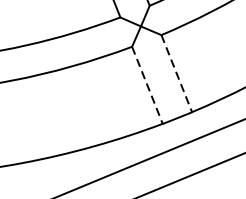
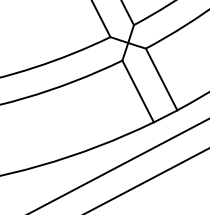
line: (176, 73) -> (161, 79), dashed -> solid
line: (147, 85) -> (138, 91), dashed -> solid

